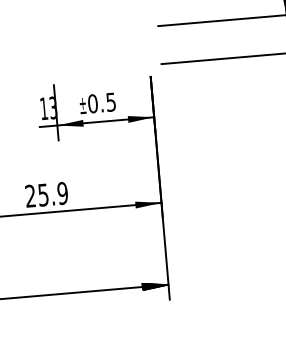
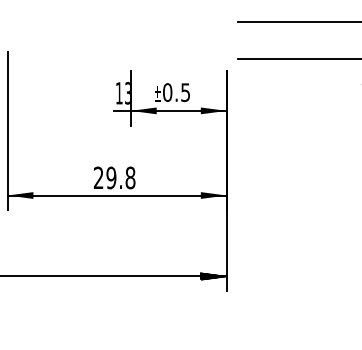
text: (52, 193) -> (120, 177), 25.9 -> 29.8

